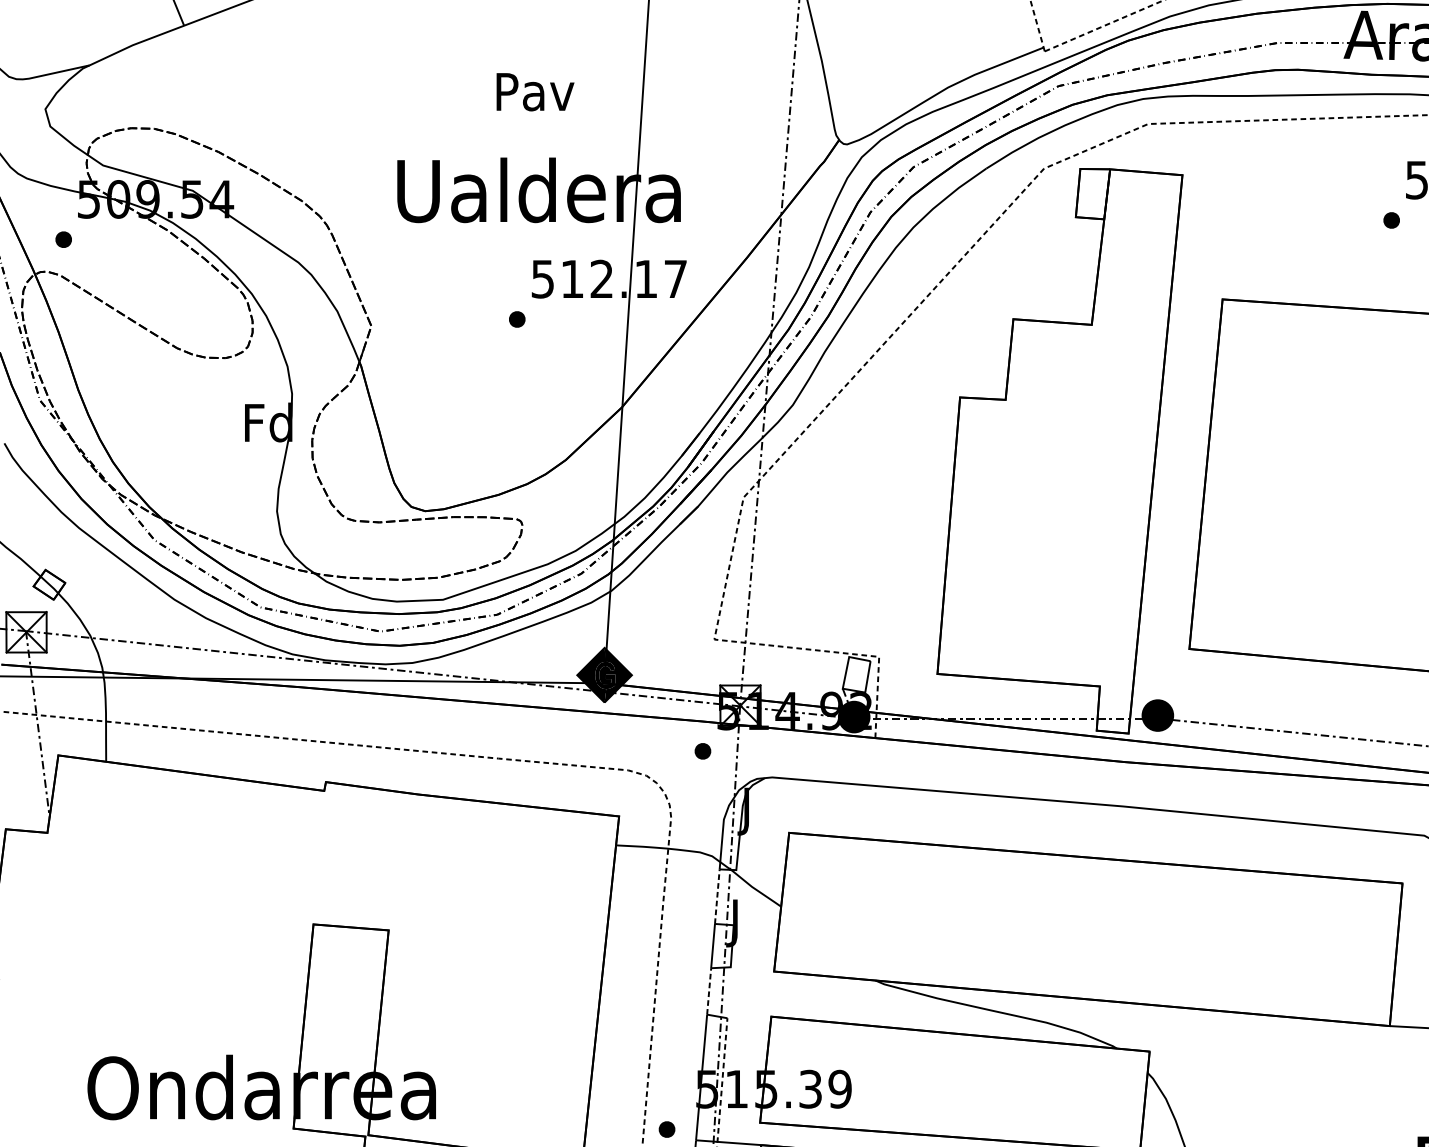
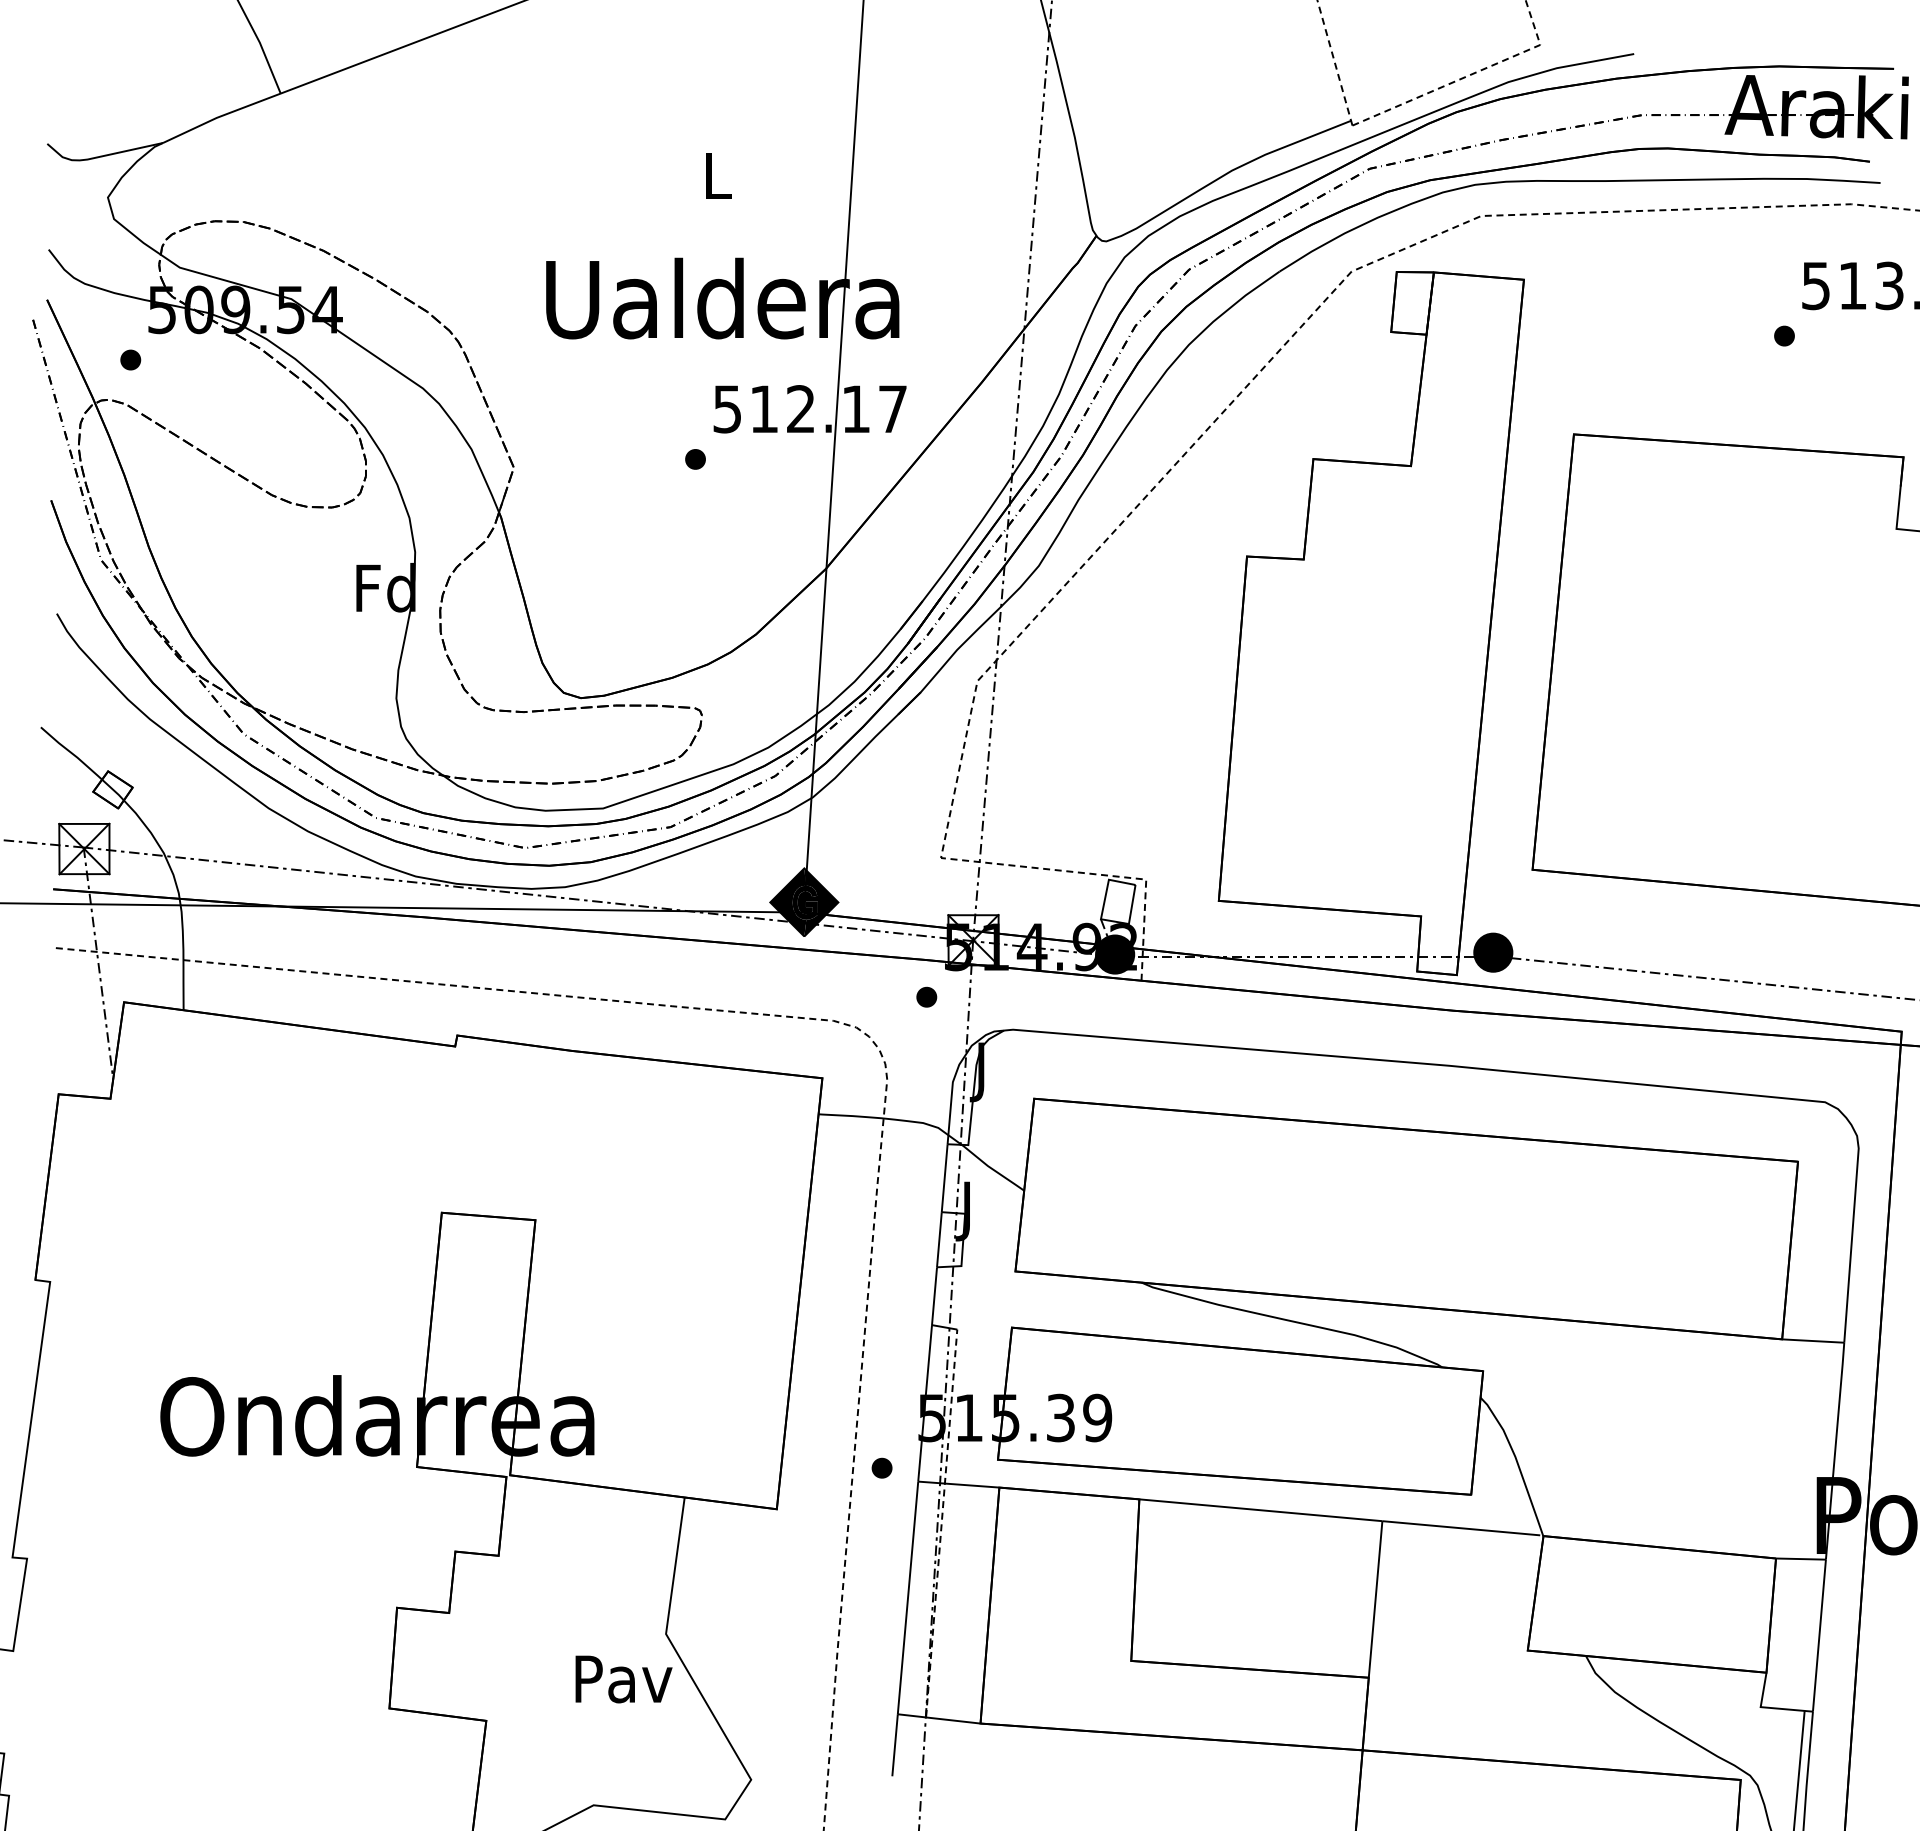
text: (534, 92) -> (717, 176), Pav -> L
line: (717, 896) -> (944, 1177), dashed -> solid
line: (709, 990) -> (934, 1295), dashed -> solid

